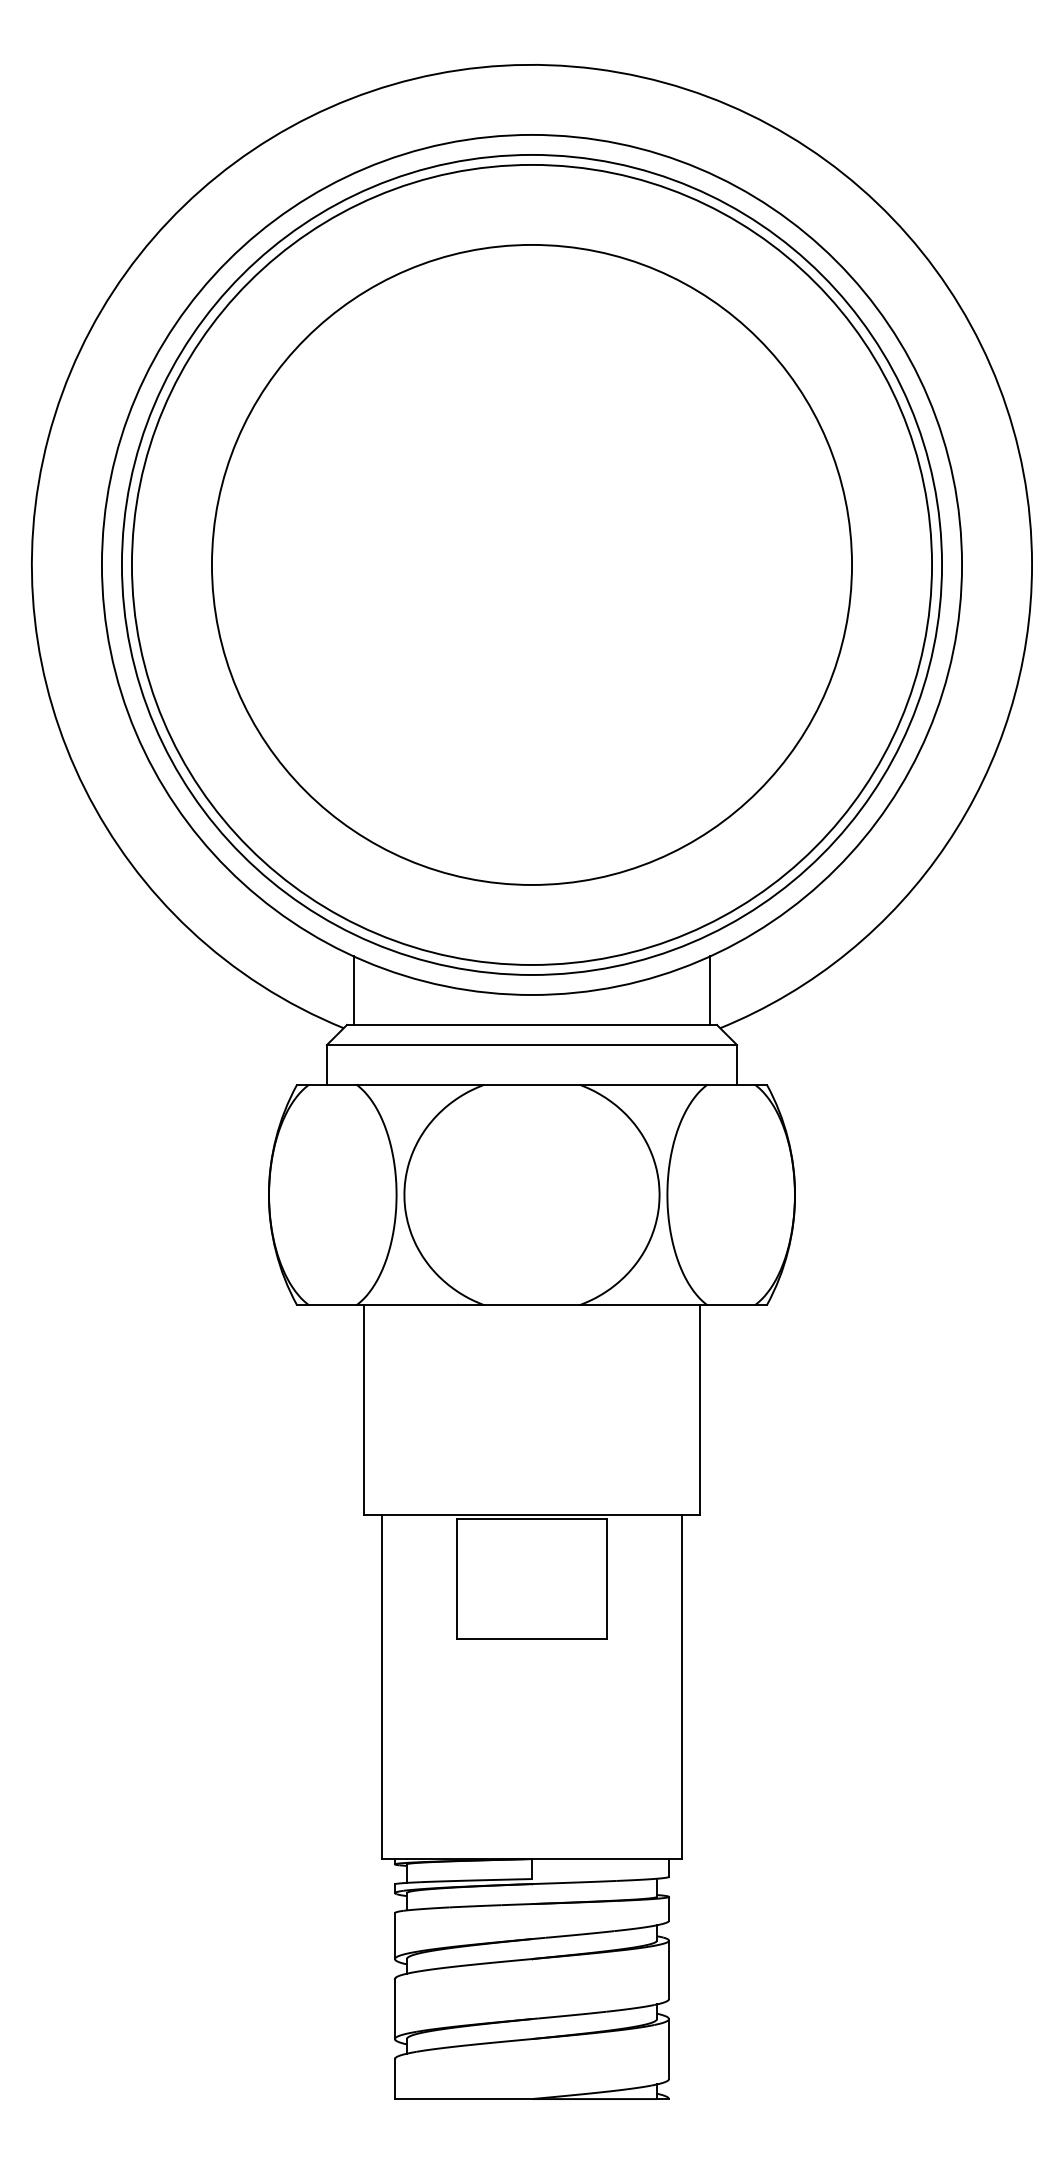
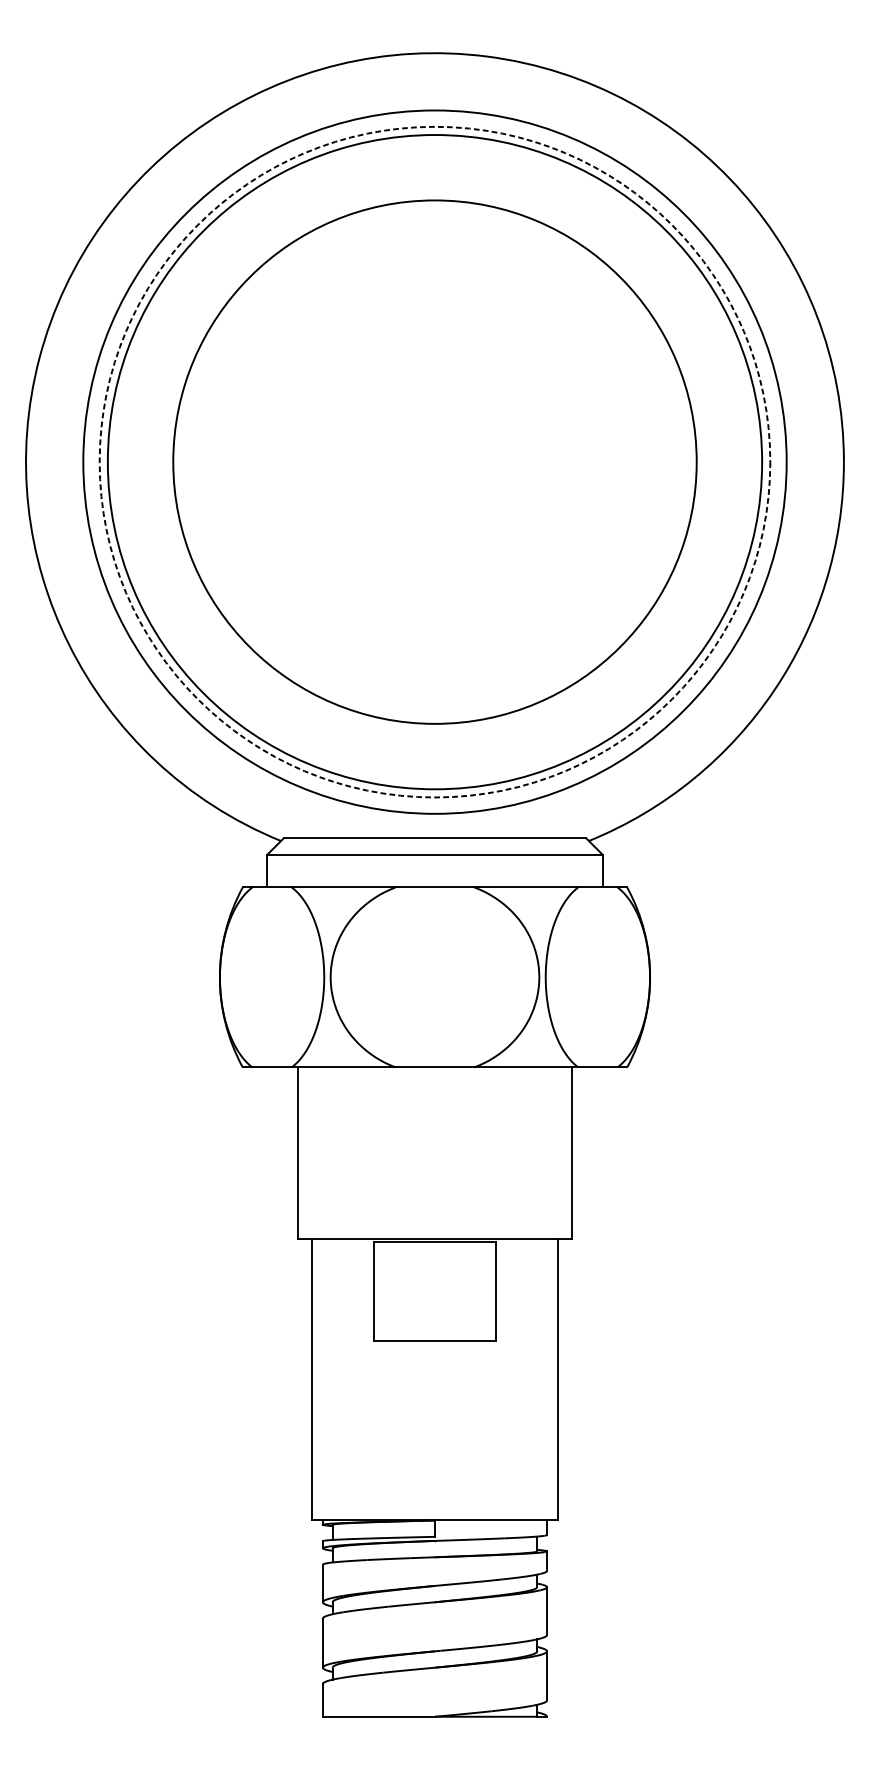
circle: (531, 564) -> (434, 461), solid -> dashed
line: (353, 990) -> (289, 810), removed
line: (710, 990) -> (580, 810), removed

